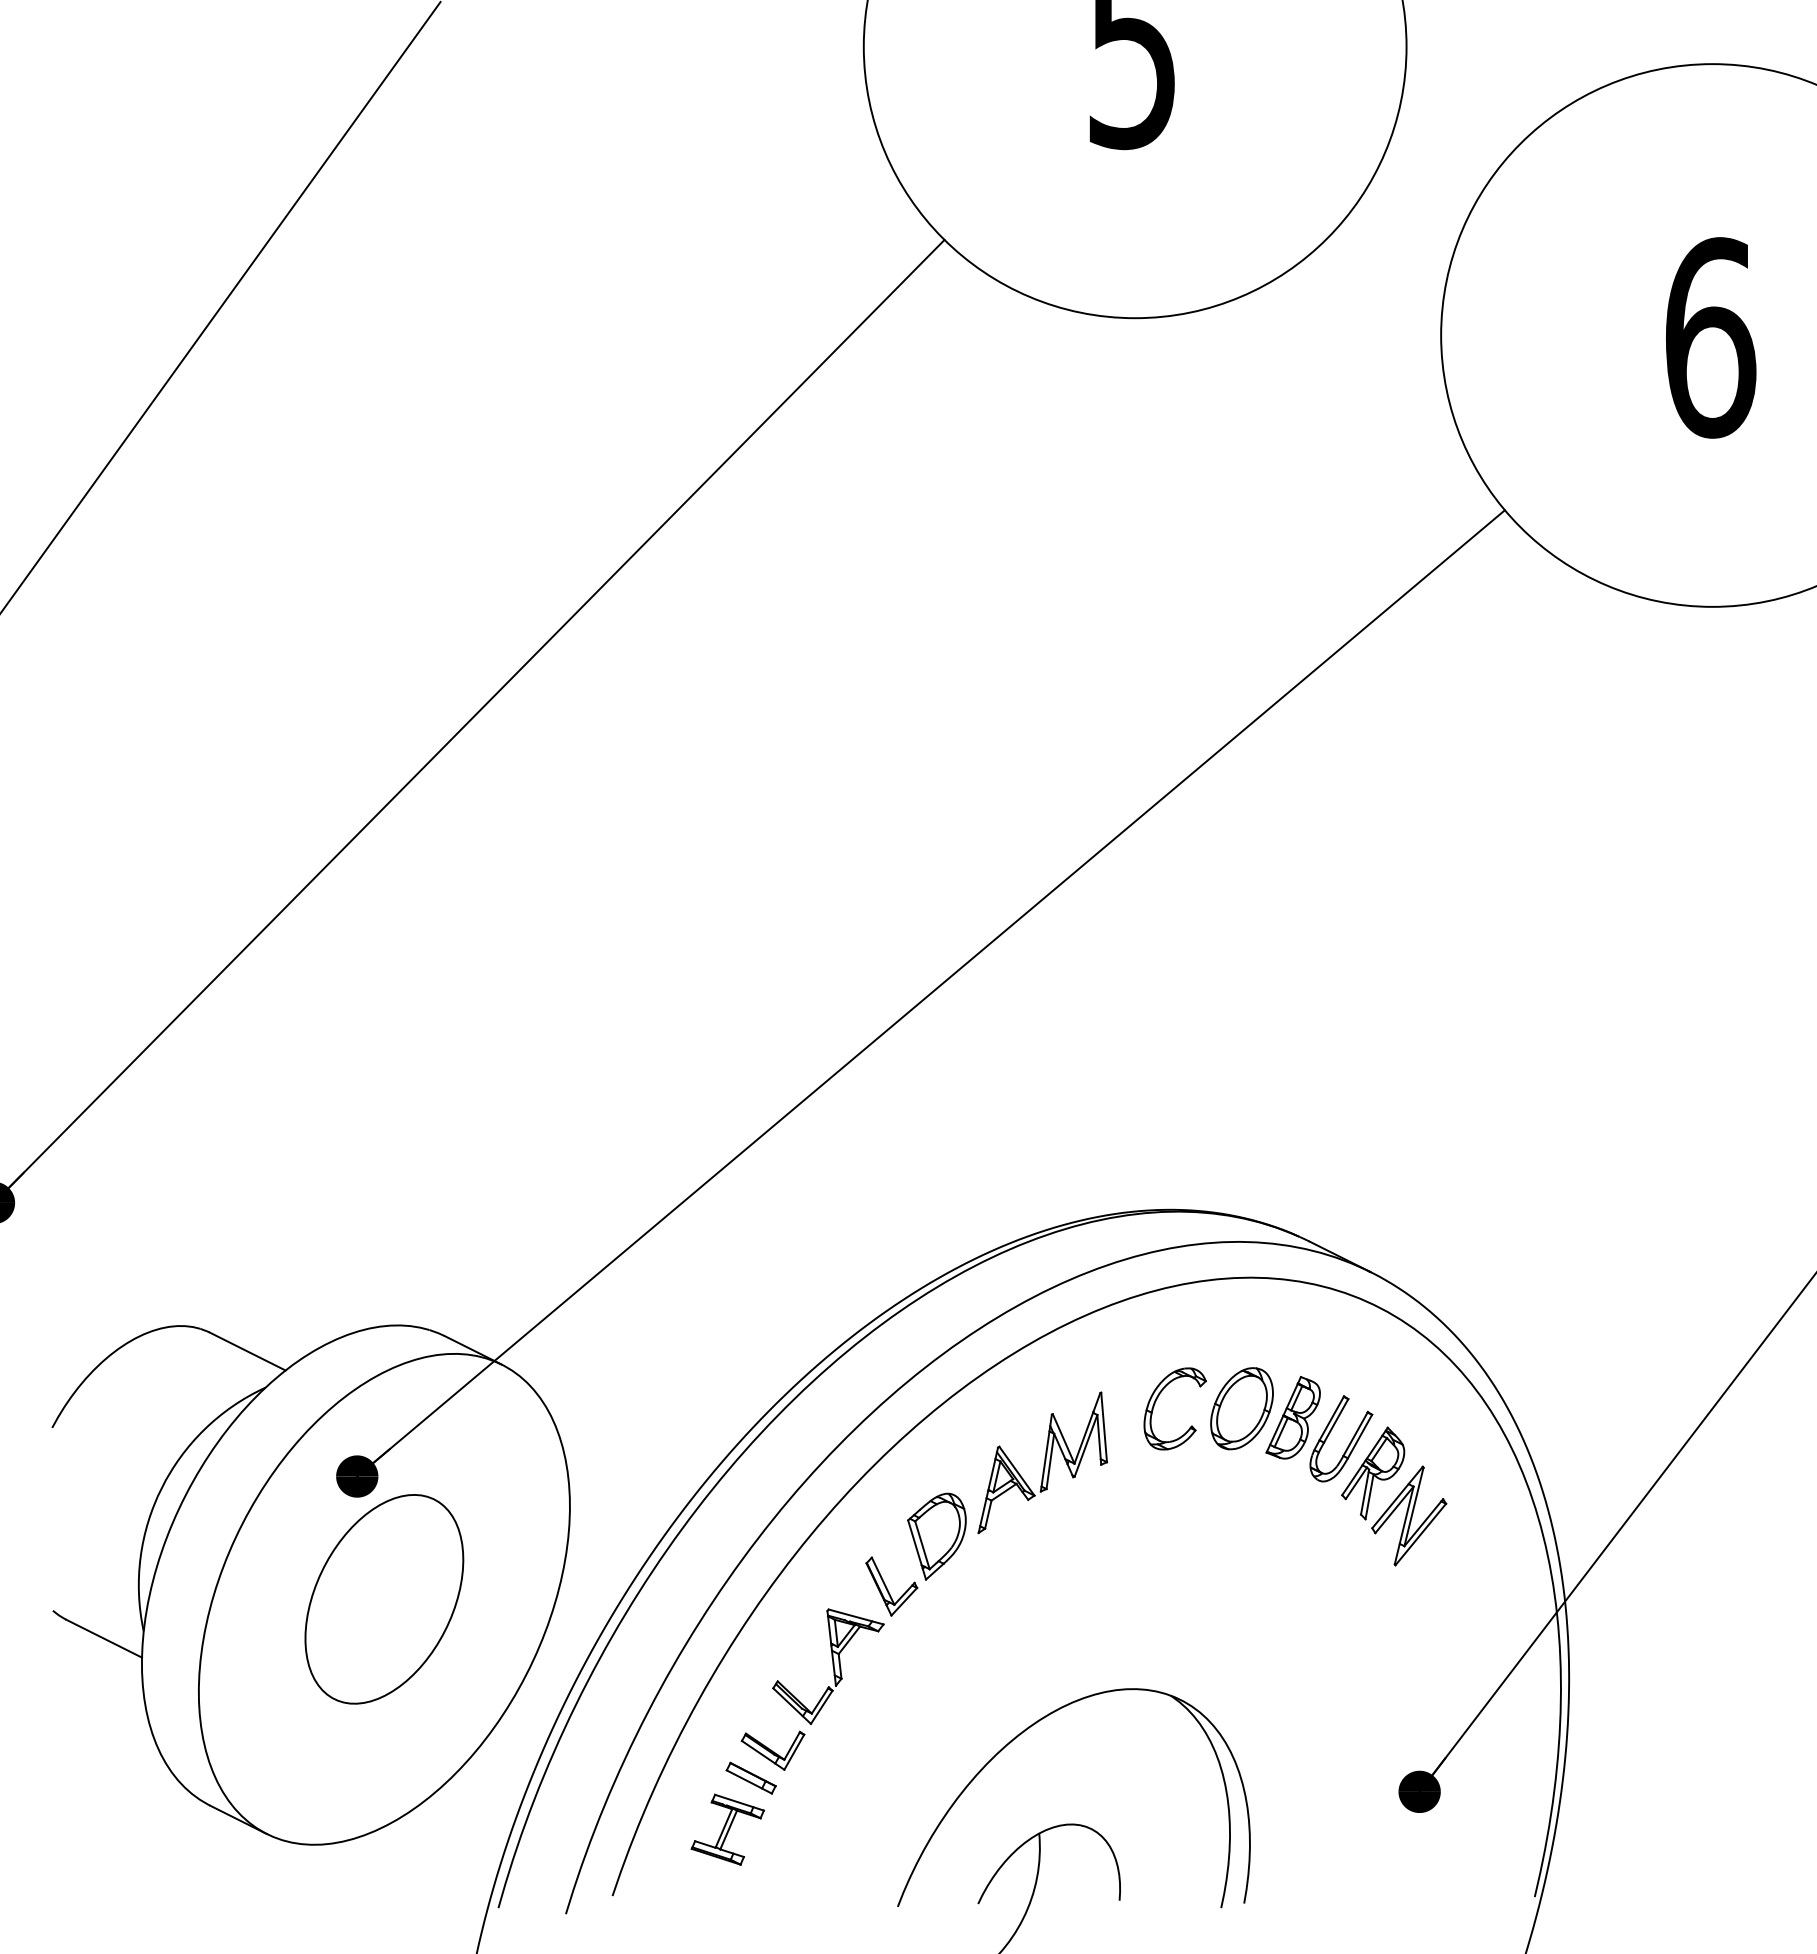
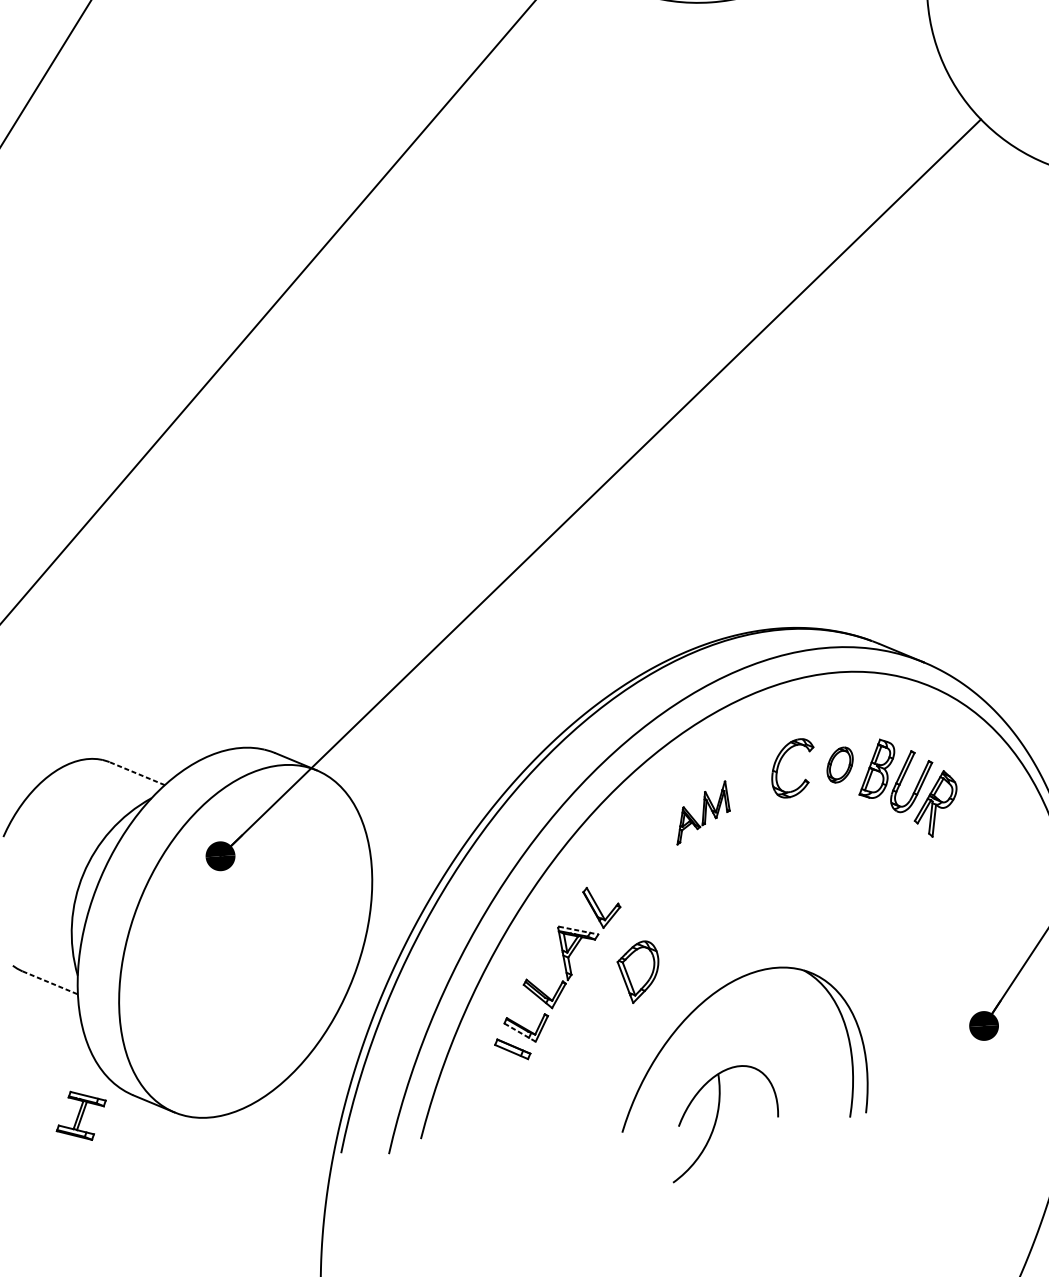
line: (247, 1351) -> (137, 773), solid -> dashed
part: (1241, 1408) -> (839, 764), size x0.6
part: (1042, 1462) -> (702, 812), size x0.6
part: (1409, 1515) -> (963, 831), removed
part: (936, 1536) -> (638, 972), moved
part: (384, 1599) -> (245, 941), removed
line: (856, 1617) -> (578, 930), solid -> dashed
line: (104, 1638) -> (50, 982), solid -> dashed
line: (763, 1755) -> (520, 1032), solid -> dashed
part: (727, 1829) -> (81, 1115), moved

